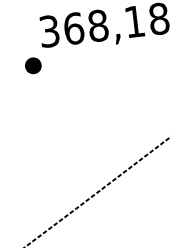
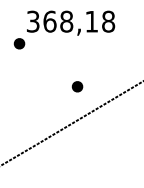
part: (124, 118) -> (77, 86), added

